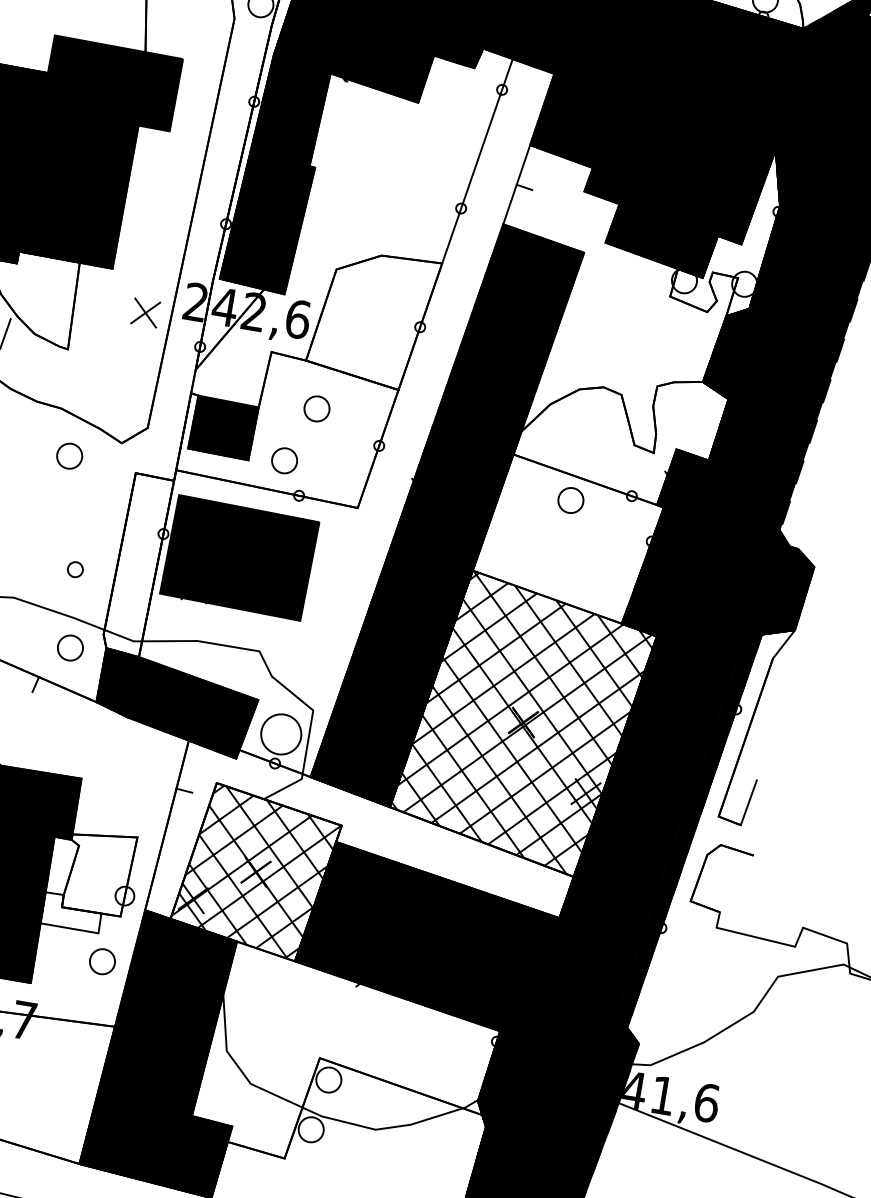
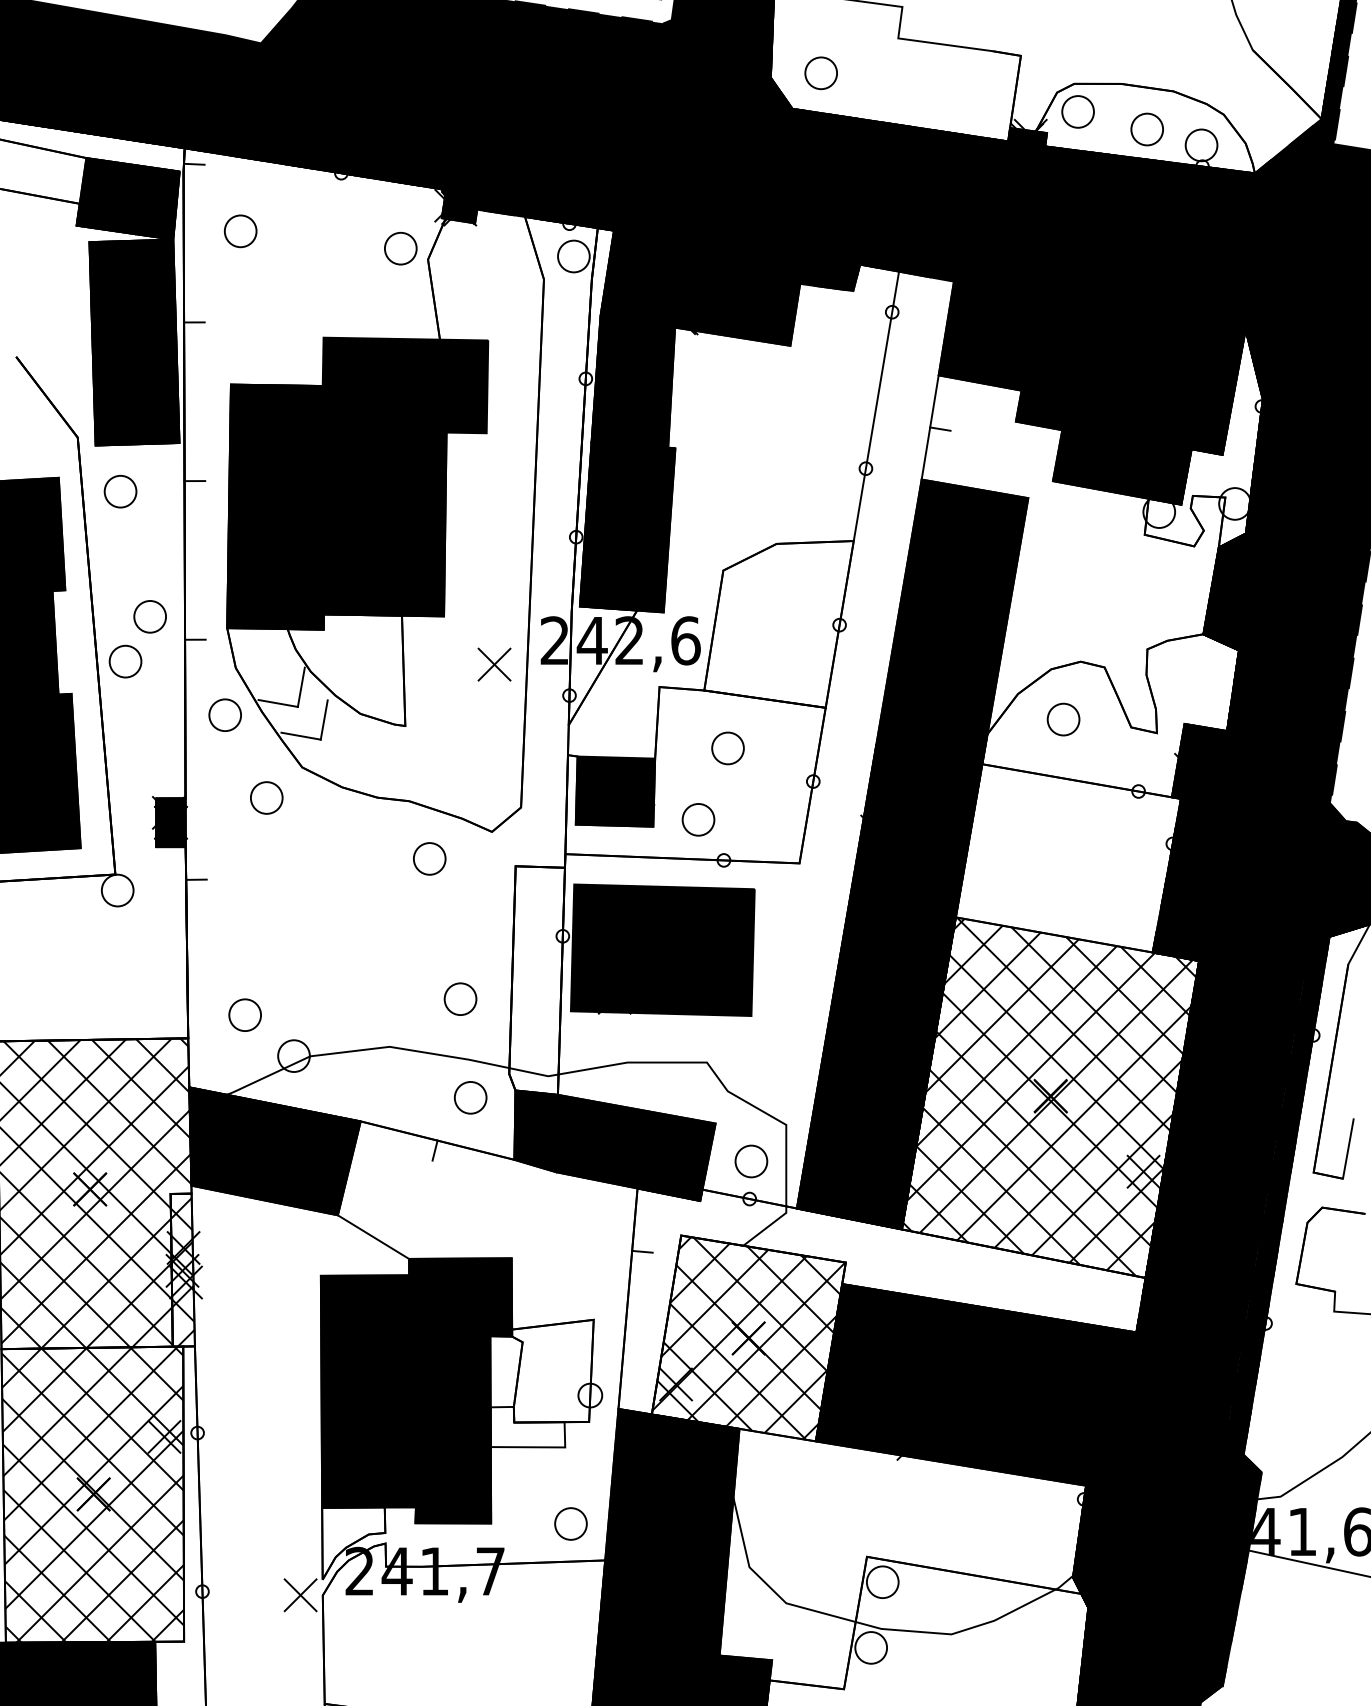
circle: (570, 500) -> (1063, 719), moved
circle: (75, 569) -> (460, 998), size x1.67
circle: (281, 734) -> (751, 1161), size x0.62
circle: (102, 961) -> (570, 1523), moved

